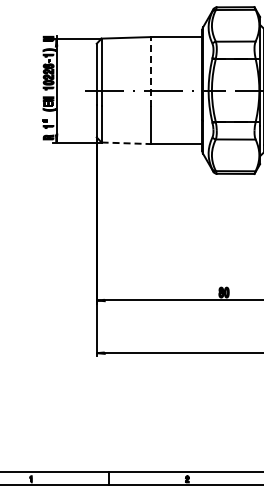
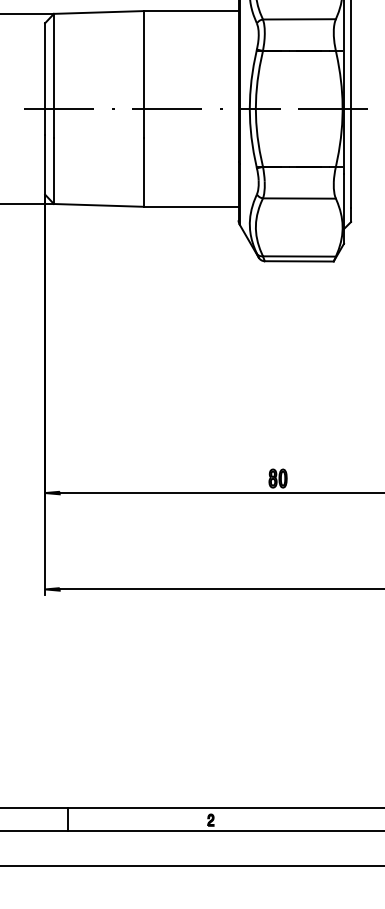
line: (150, 71) -> (143, 74), dashed -> solid
line: (126, 143) -> (99, 205), dashed -> solid

